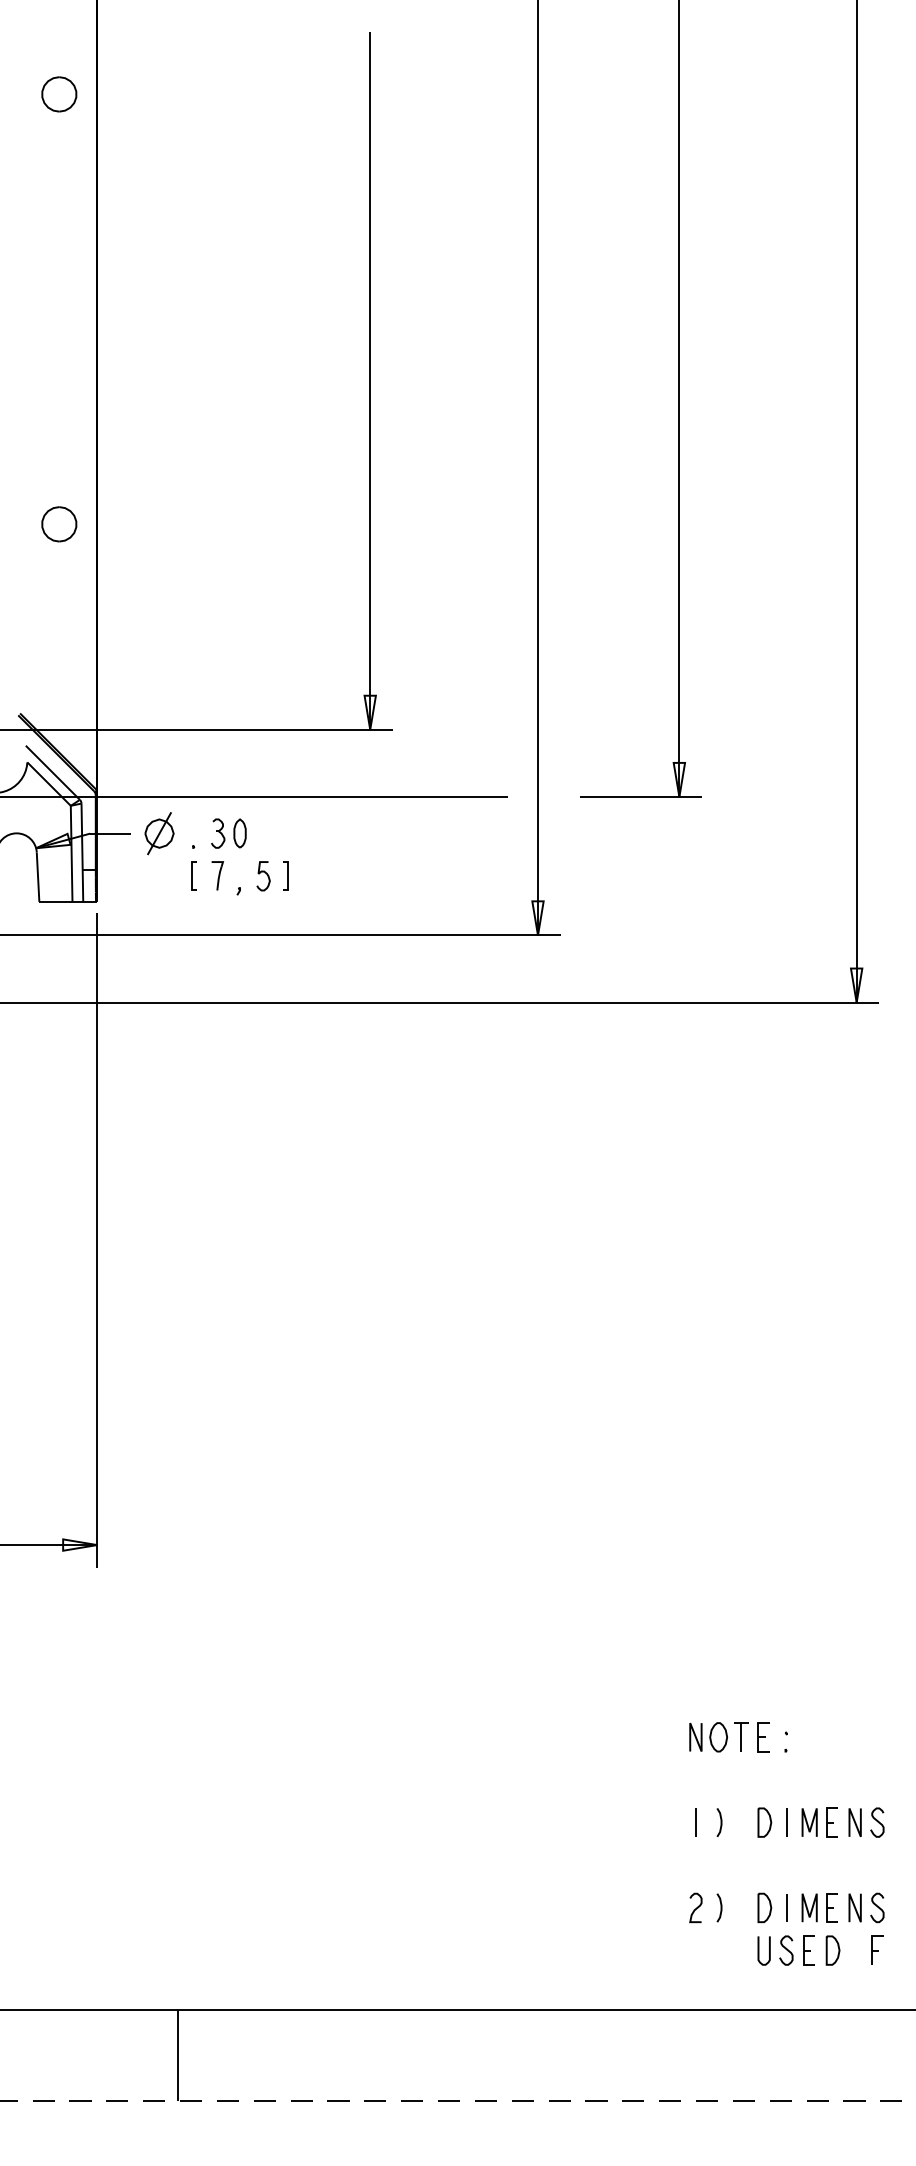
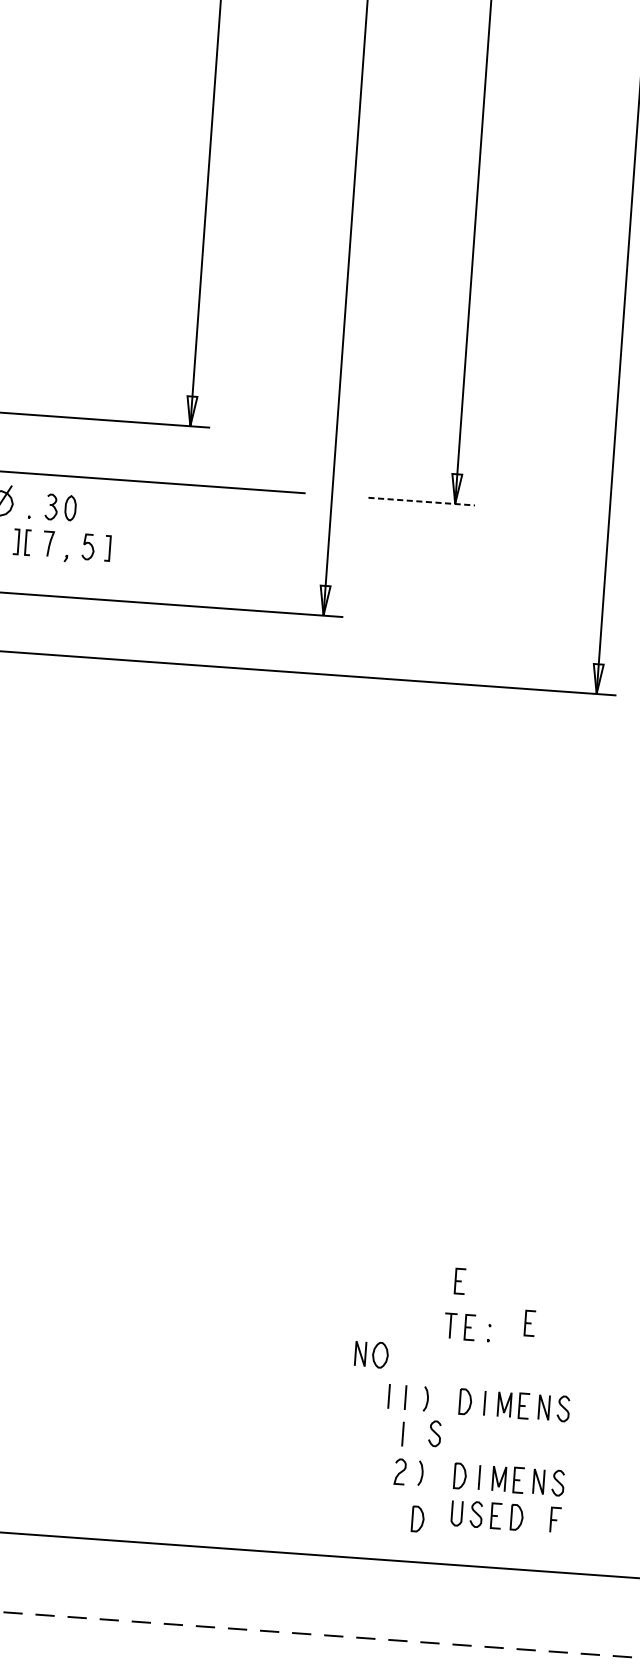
line: (641, 797) -> (422, 502), solid -> dashed
line: (182, 875) -> (17, 541), added
part: (748, 1685) -> (459, 1281), added
part: (831, 1727) -> (529, 1323), added
part: (708, 1737) -> (371, 1354), moved
line: (676, 1822) -> (388, 1396), added
curve: (732, 1861) -> (435, 1433), added
line: (695, 1864) -> (402, 1434), added
part: (719, 1960) -> (417, 1519), added

